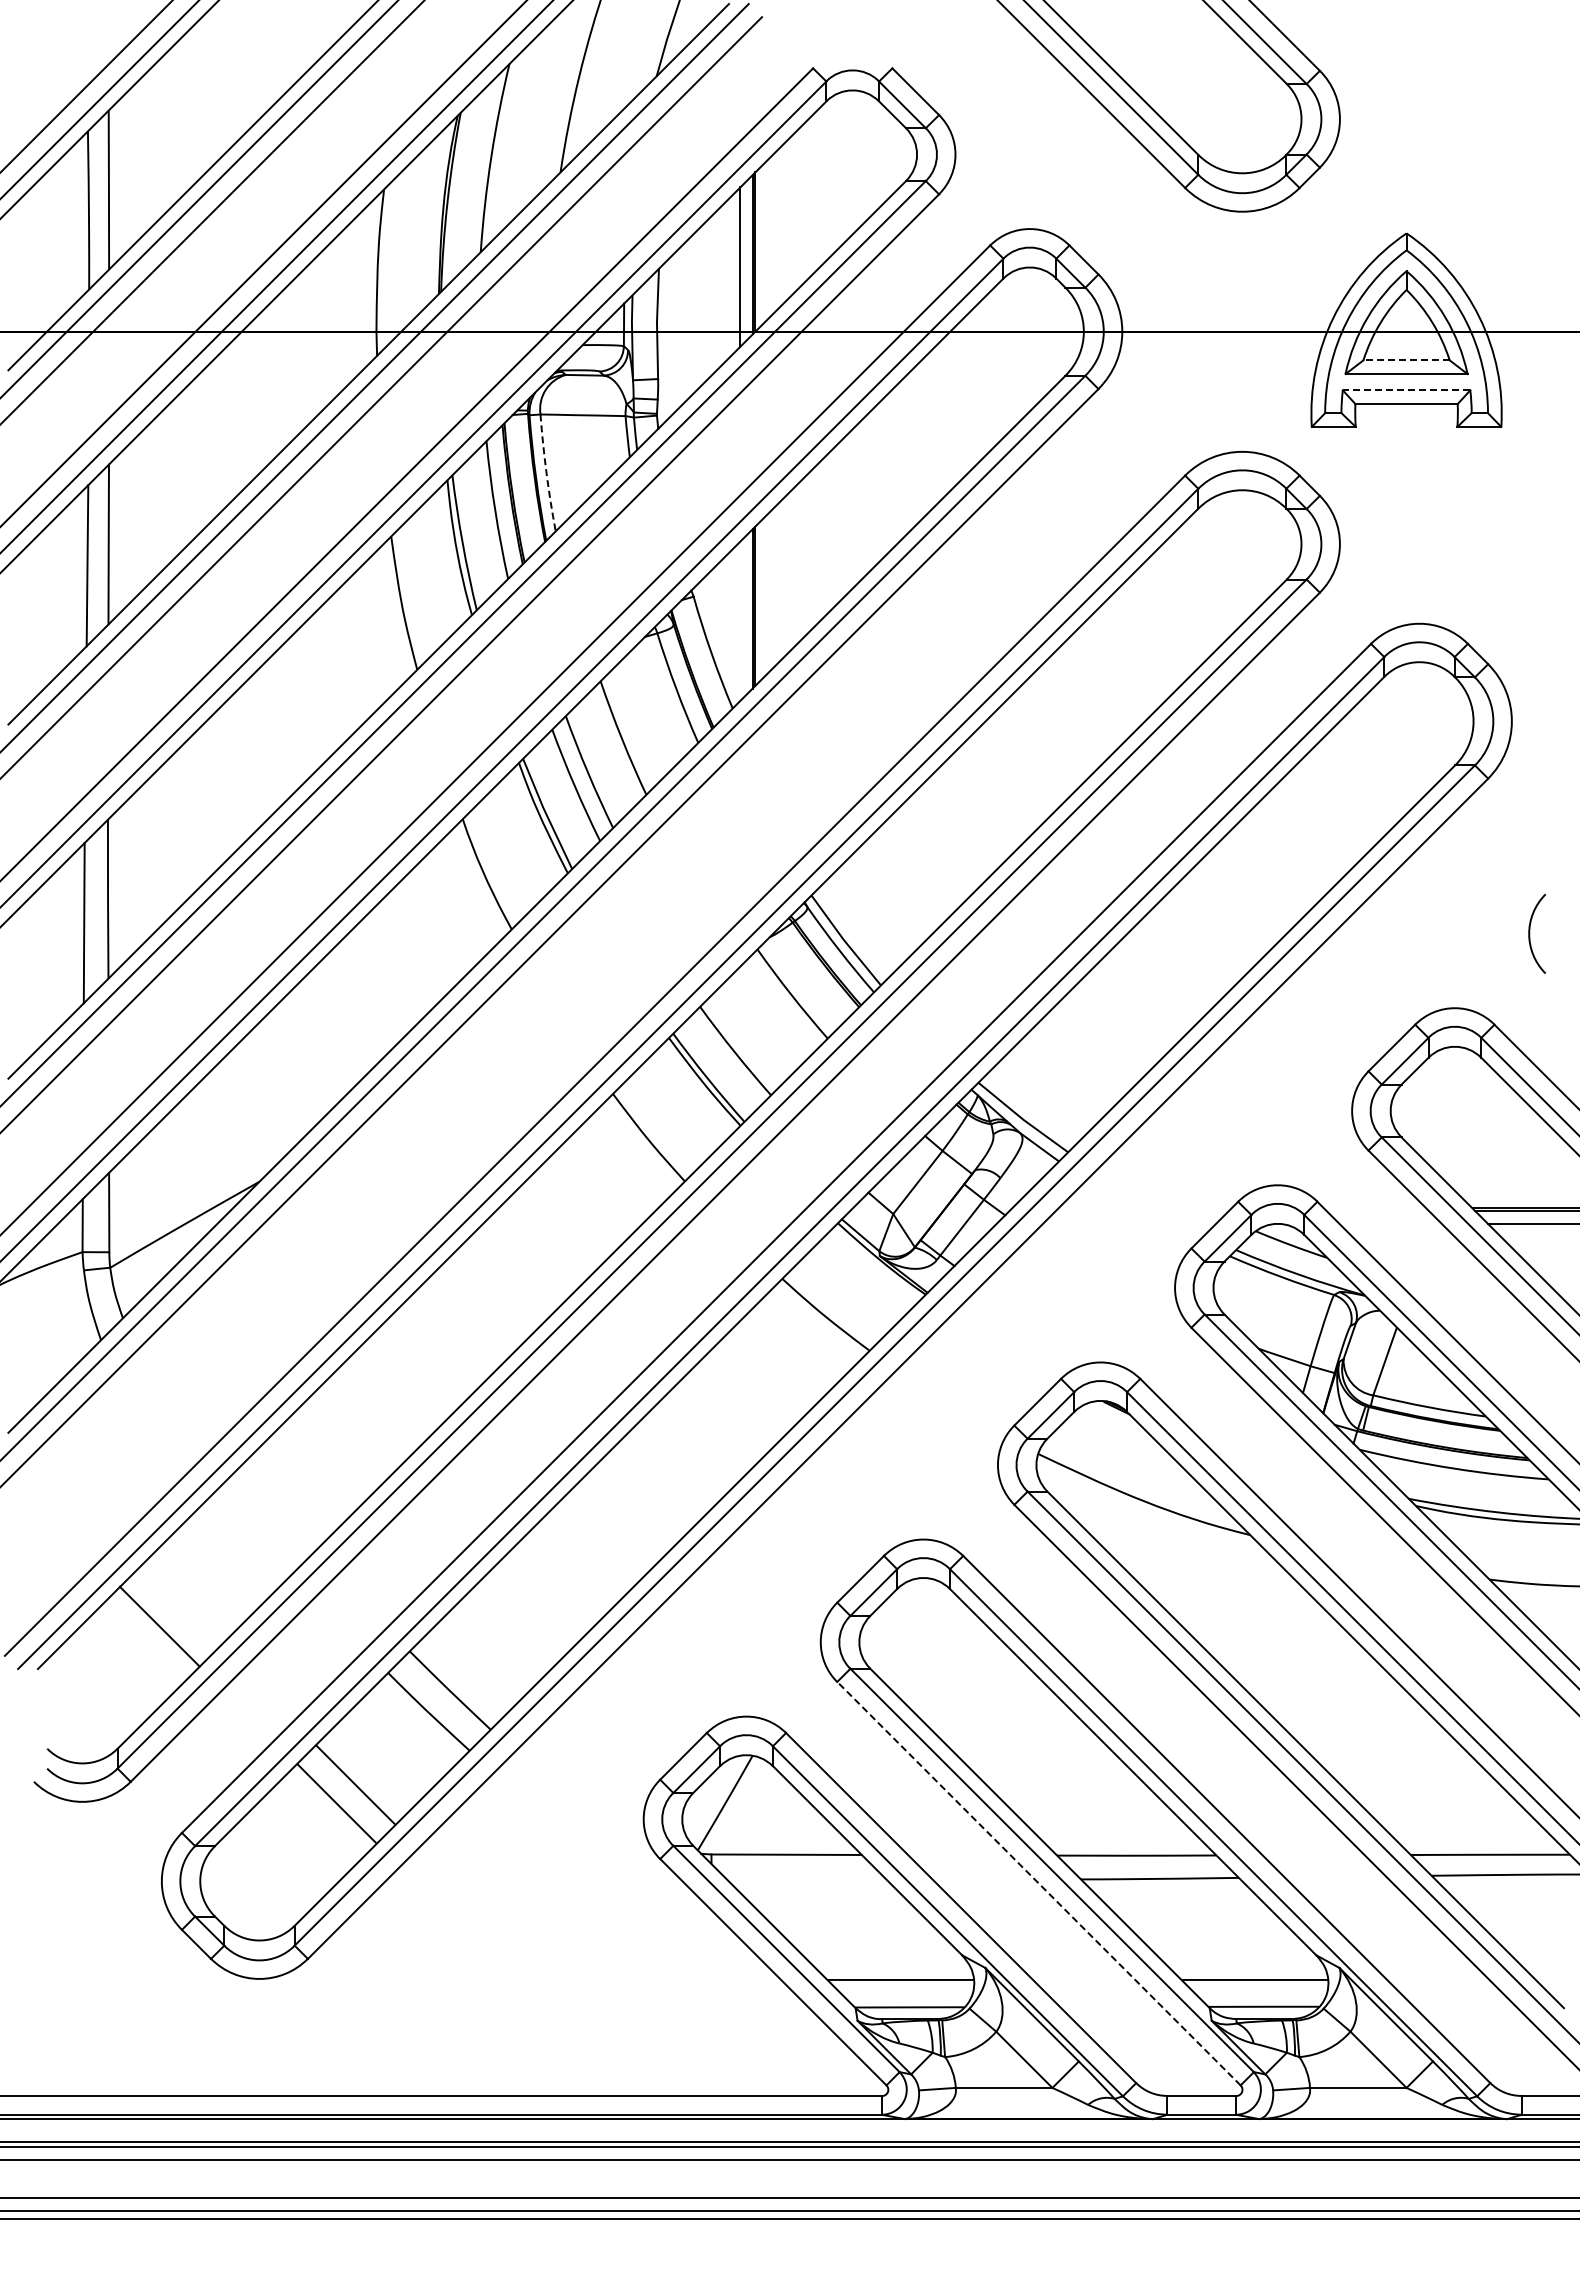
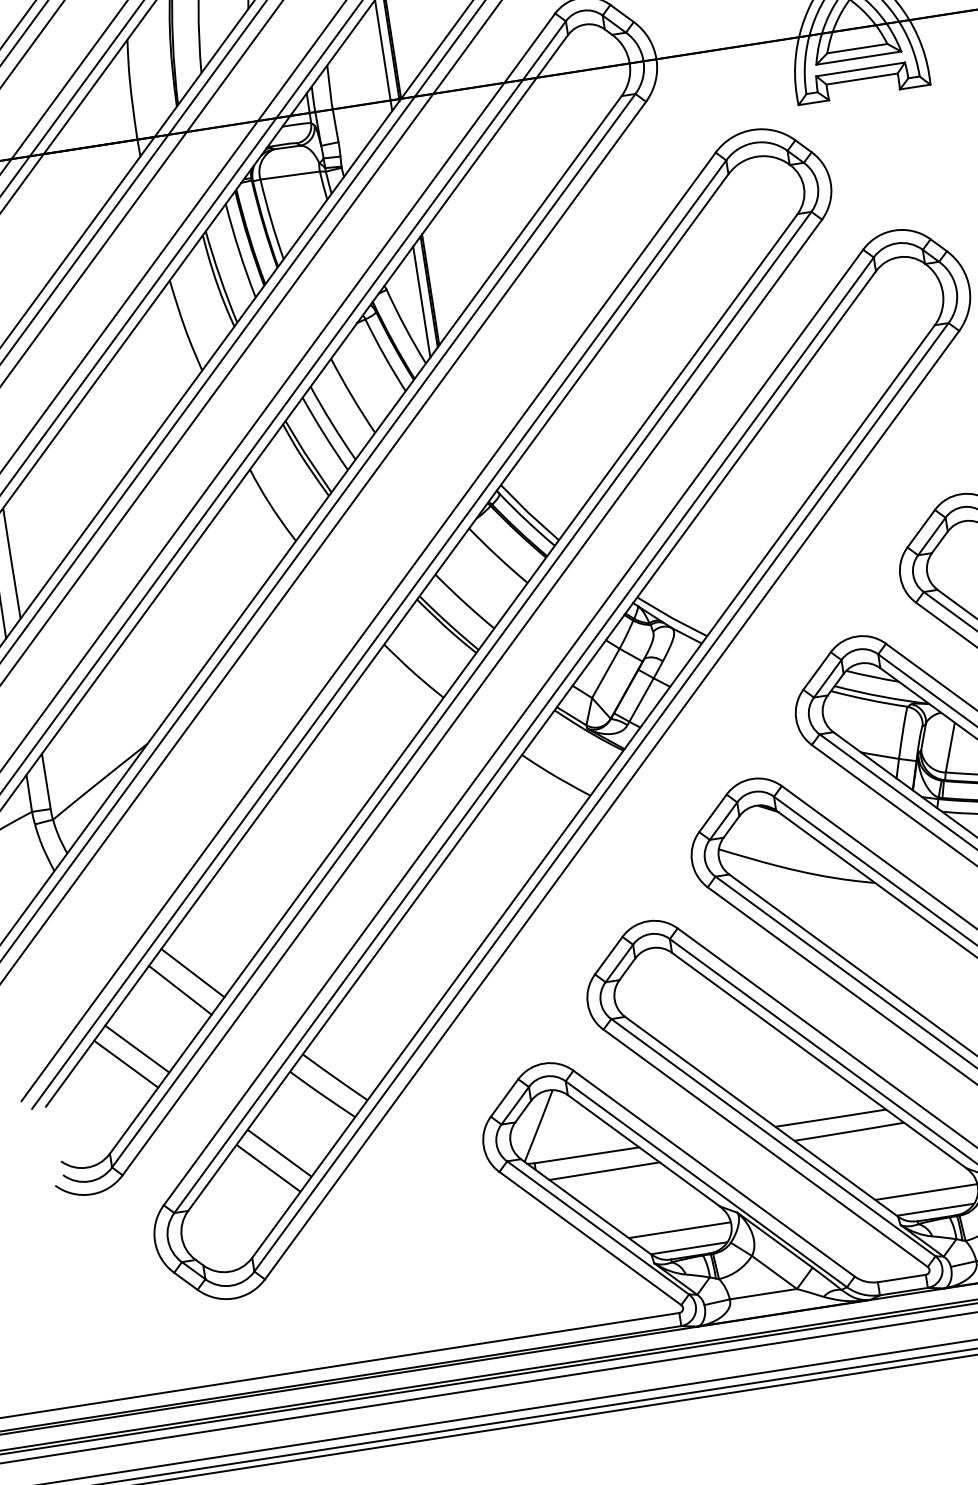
line: (1406, 360) -> (857, 48), dashed -> solid
line: (1406, 390) -> (860, 69), dashed -> solid
arc: (546, 473) -> (271, 220), dashed -> solid
line: (740, 621) -> (421, 302), added
line: (273, 1513) -> (193, 973), added
line: (251, 1534) -> (180, 990), added
line: (178, 1607) -> (137, 1048), added
line: (807, 1880) -> (604, 1171), added
line: (1038, 1883) -> (765, 1148), dashed -> solid

